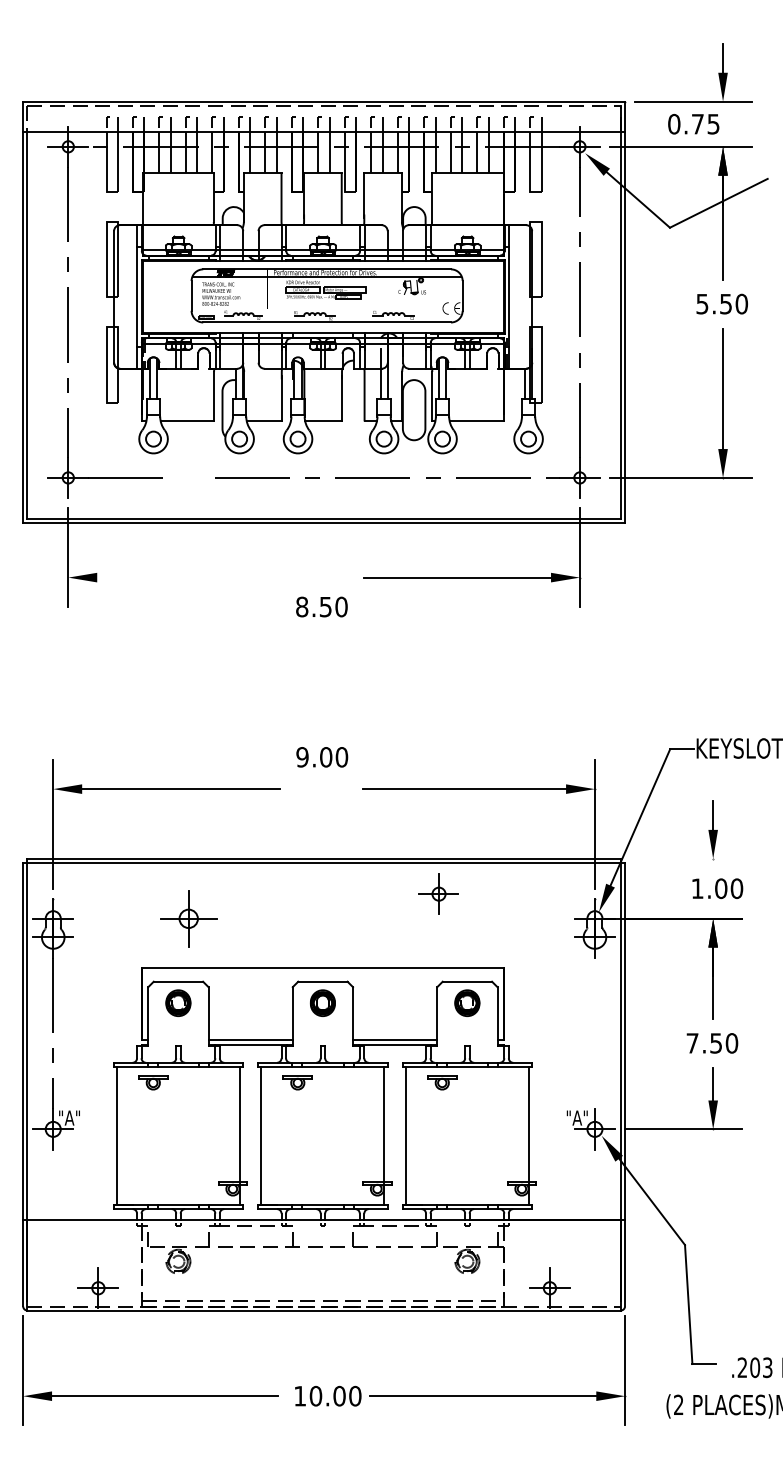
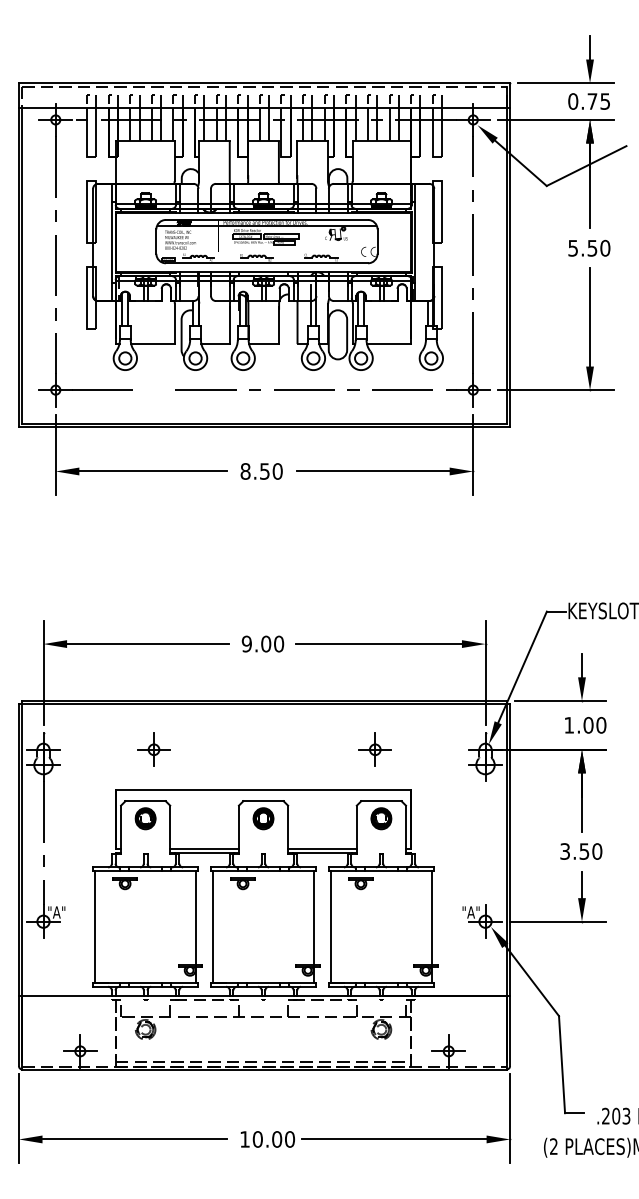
text: (692, 124) -> (588, 101), moved
line: (188, 577) -> (153, 471), added
text: (321, 607) -> (261, 471), moved
text: (321, 756) -> (262, 643), moved
line: (686, 858) -> (560, 700), added
part: (438, 893) -> (374, 749), moved
part: (188, 918) -> (153, 749), size x0.71
text: (691, 1043) -> (564, 851), 7.50 -> 3.50

